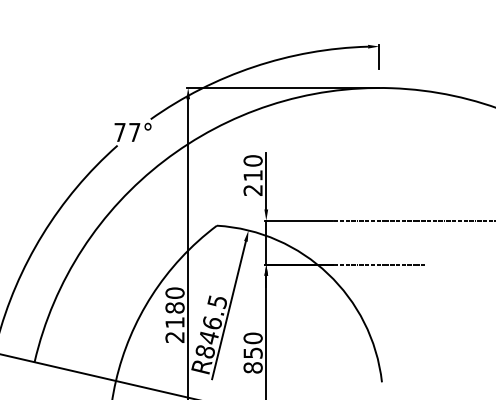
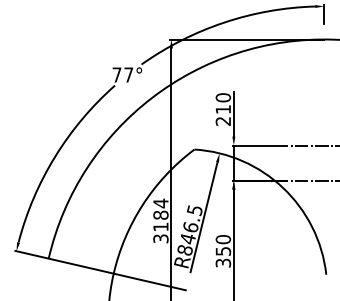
text: (174, 314) -> (160, 220), 2180 -> 3184
text: (252, 367) -> (222, 262), 850 -> 350

